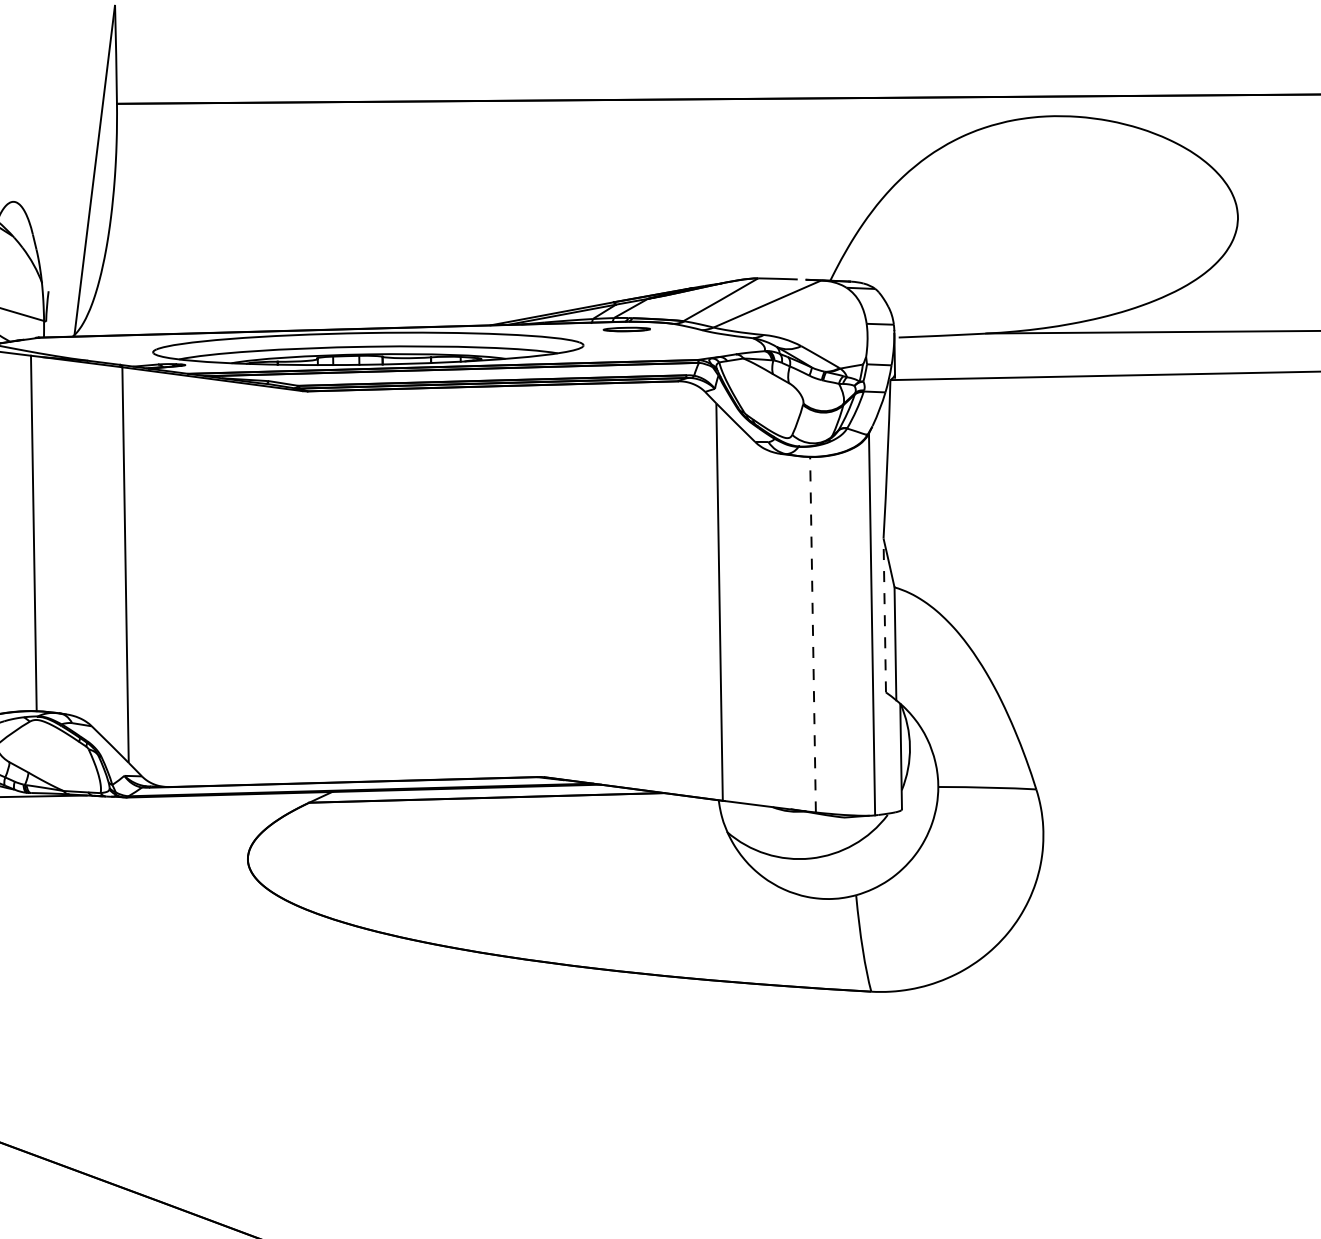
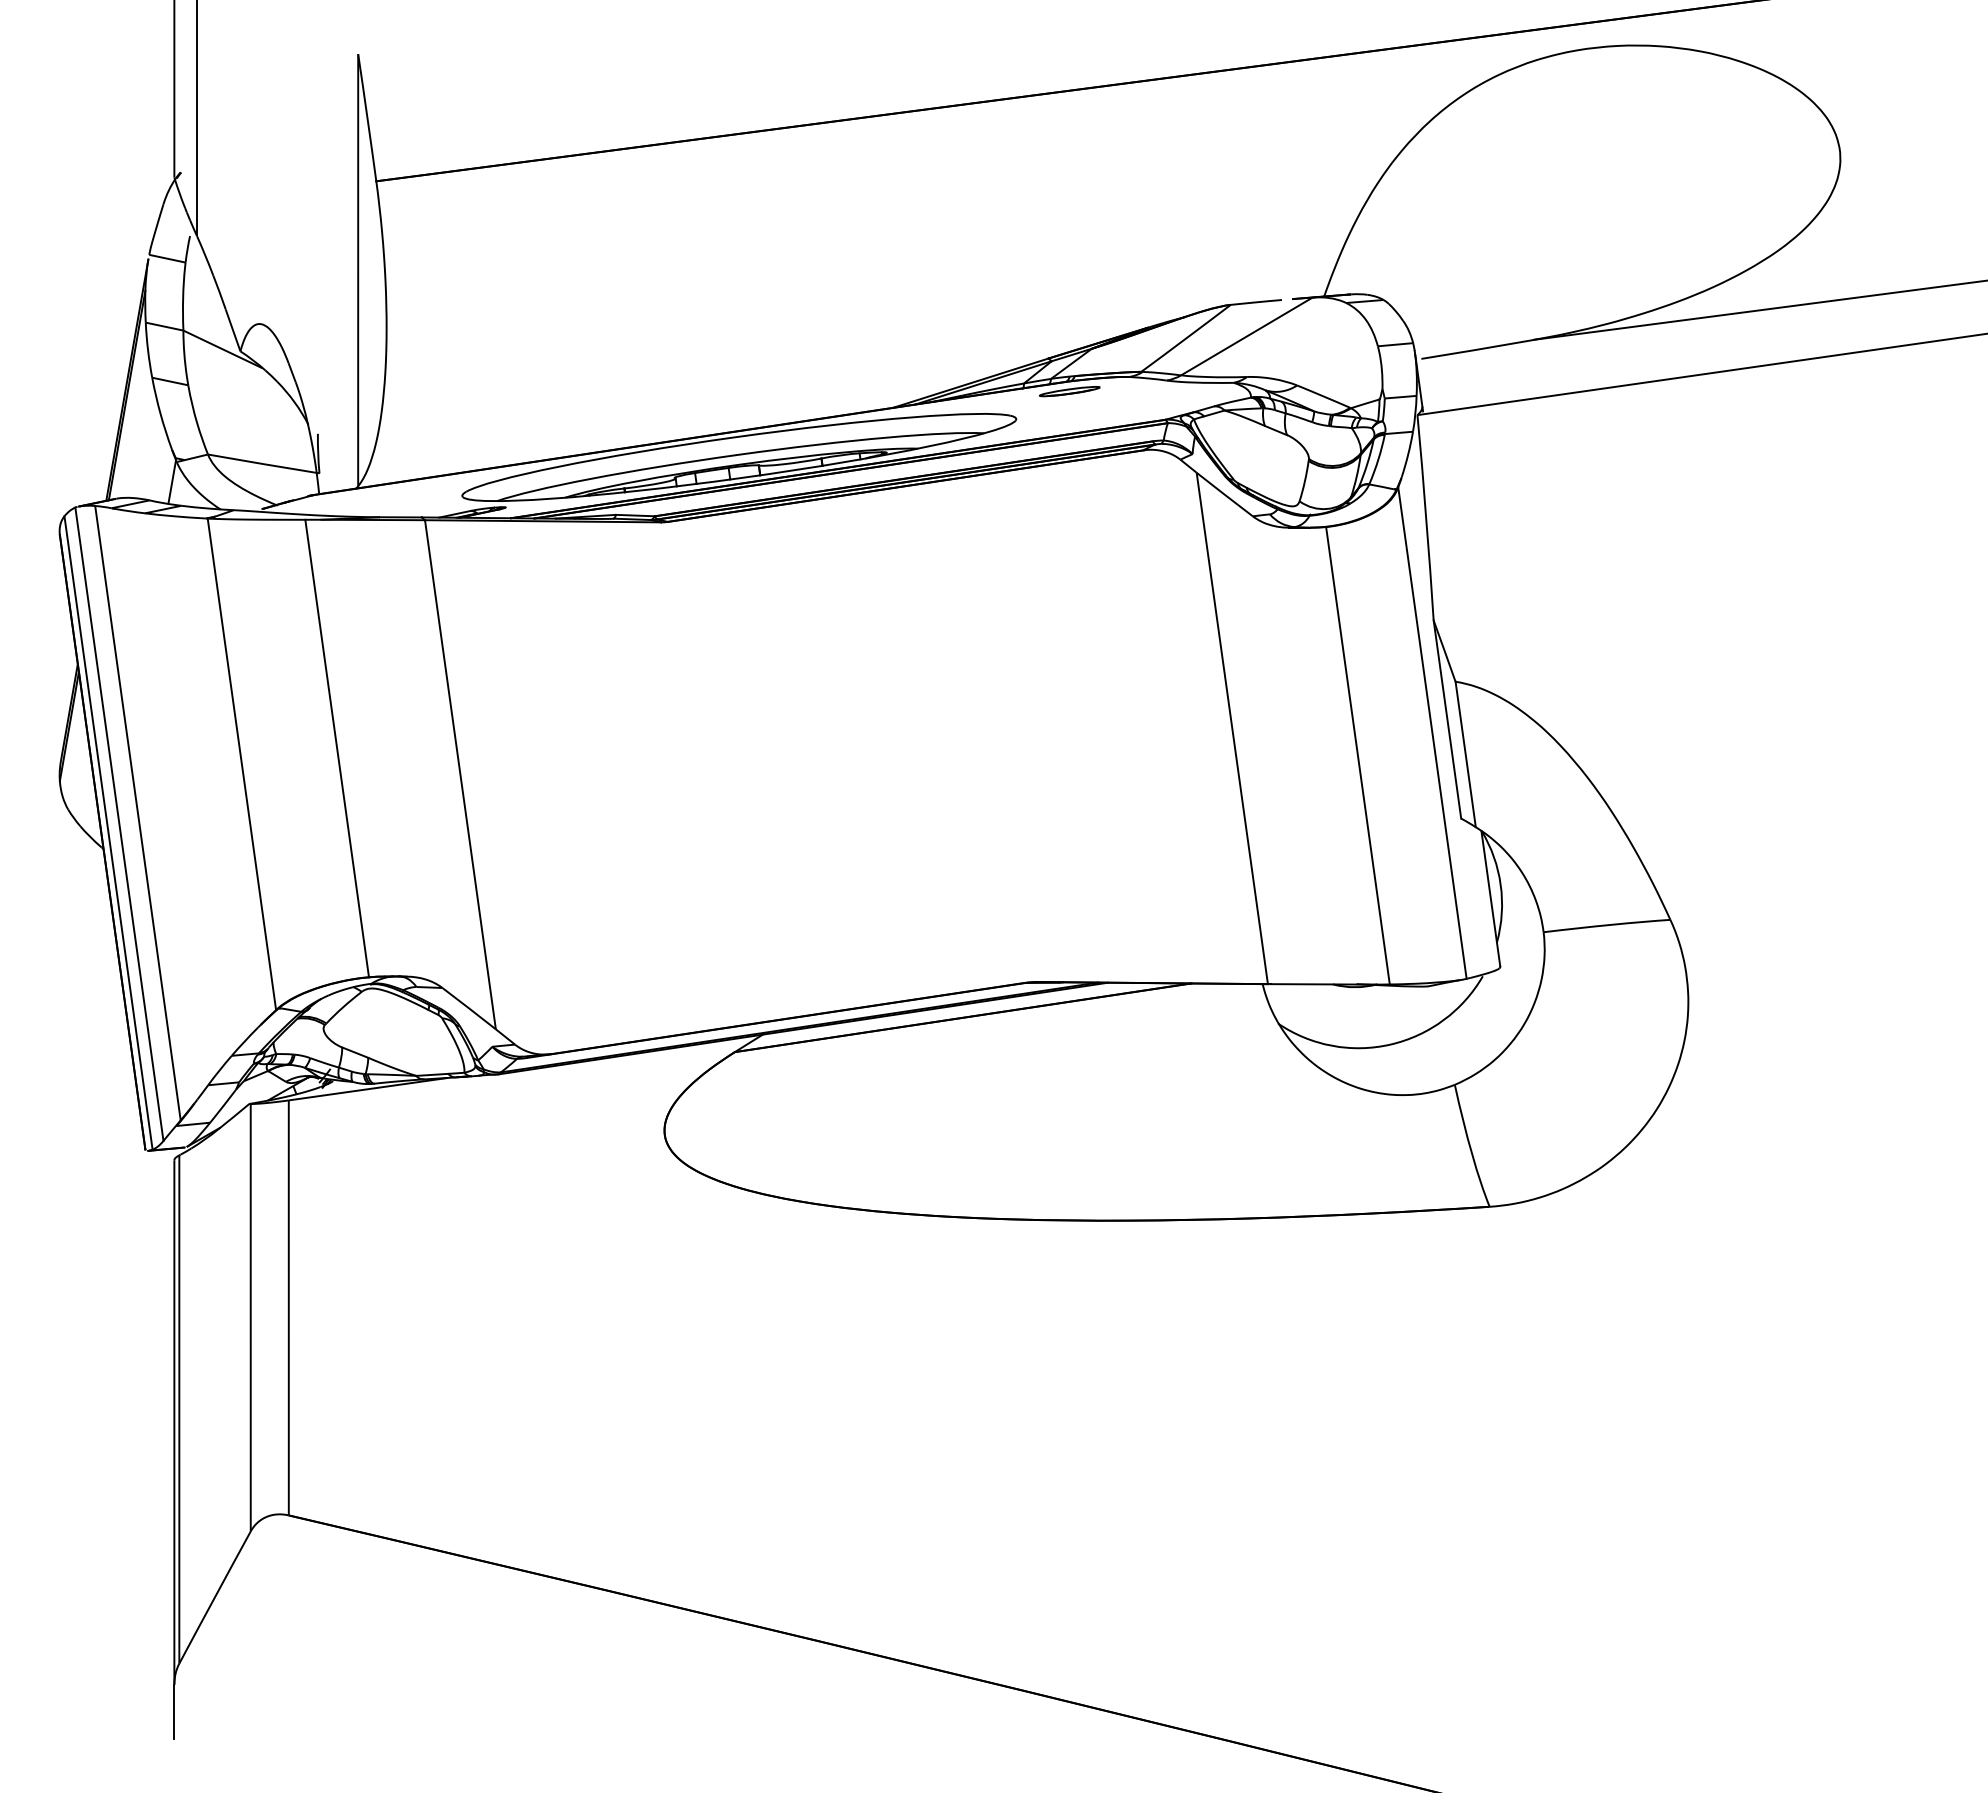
line: (884, 615) -> (1447, 719), dashed -> solid
line: (812, 634) -> (1357, 755), dashed -> solid

